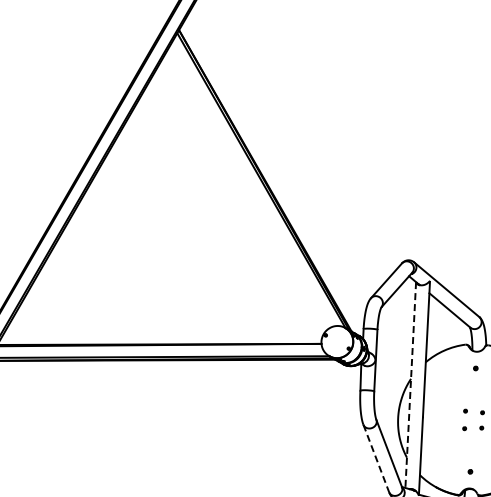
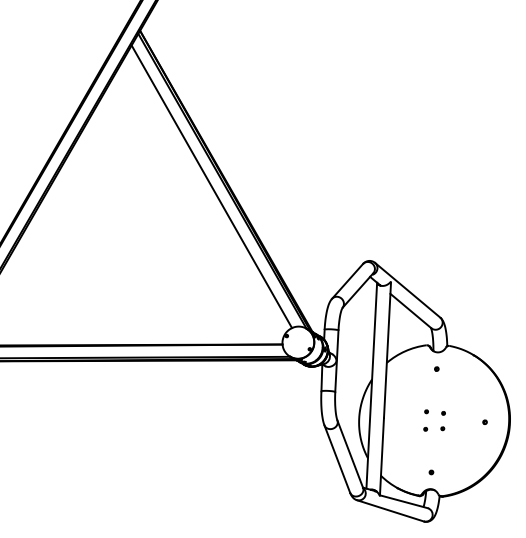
line: (250, 185) -> (211, 186), added
line: (410, 385) -> (371, 386), dashed -> solid
line: (376, 458) -> (337, 459), dashed -> solid

